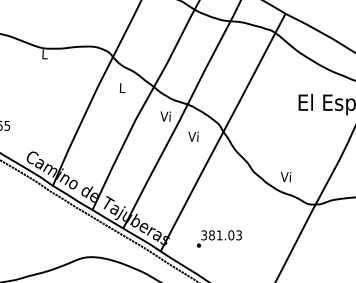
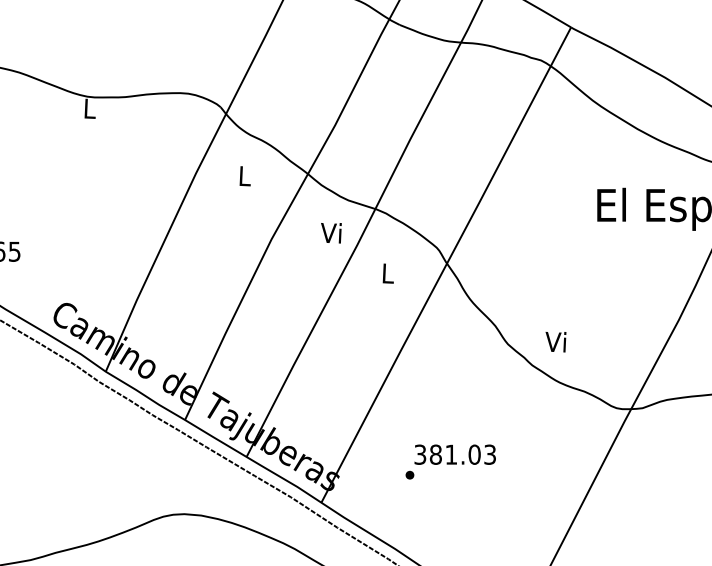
text: (193, 136) -> (386, 273), Vi -> L
text: (286, 177) -> (556, 342), moved
text: (219, 238) -> (450, 460), moved

